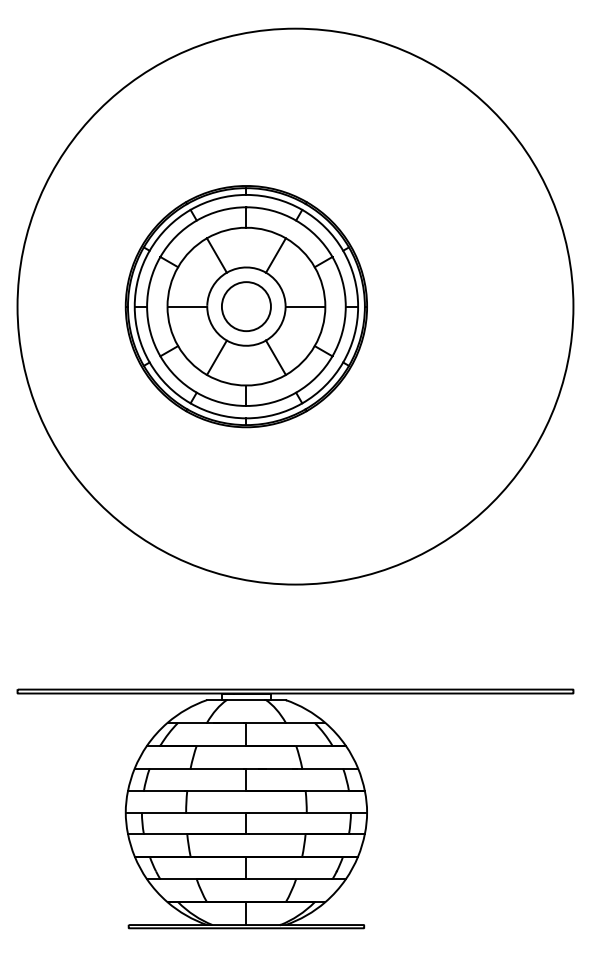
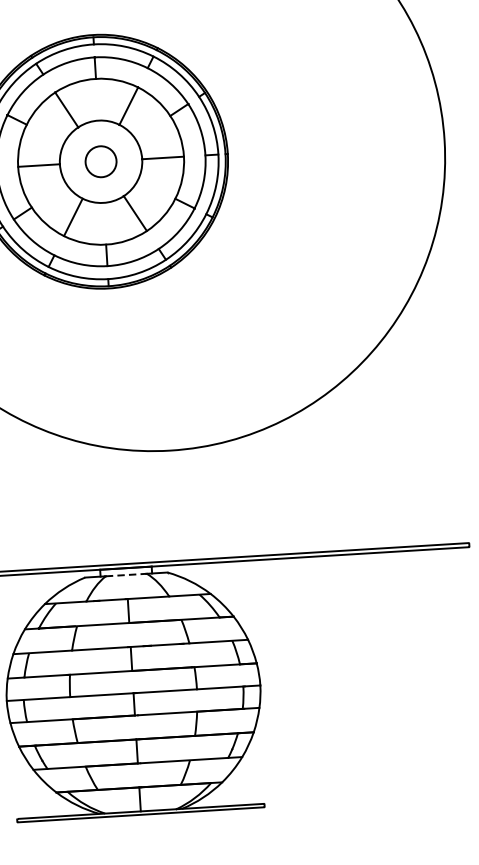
circle: (245, 306) -> (100, 161), size x0.6
line: (246, 700) -> (126, 575), solid -> dashed

